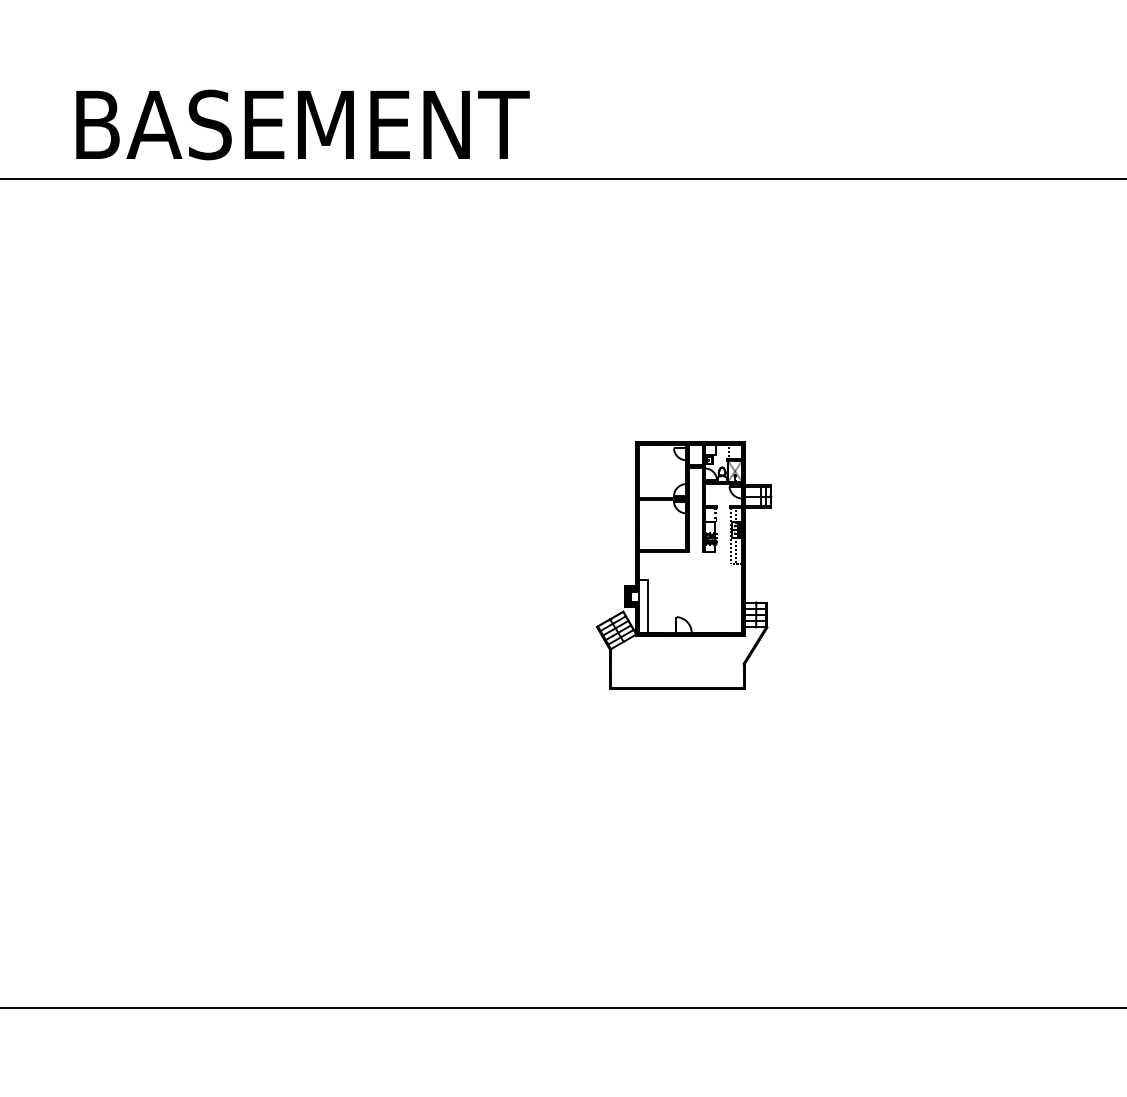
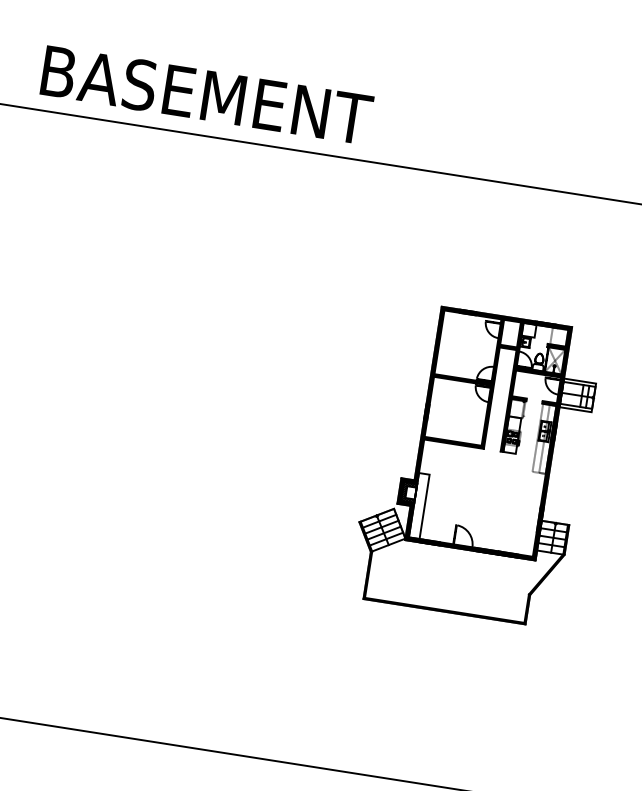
text: (302, 124) -> (206, 95), moved
part: (683, 565) -> (475, 464), size x1.67

